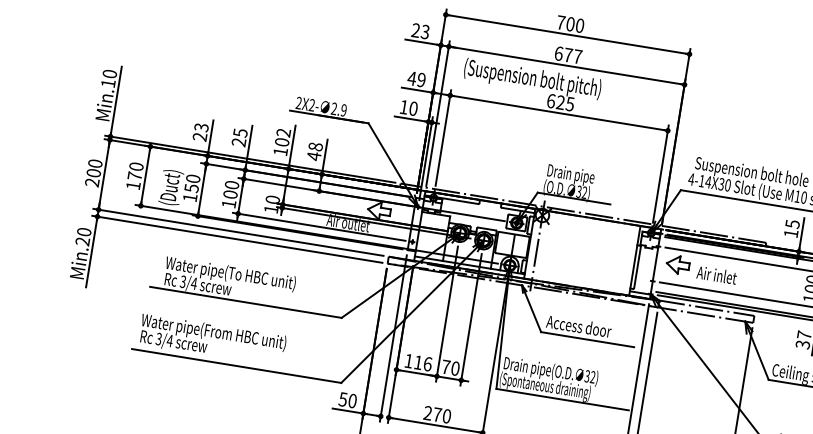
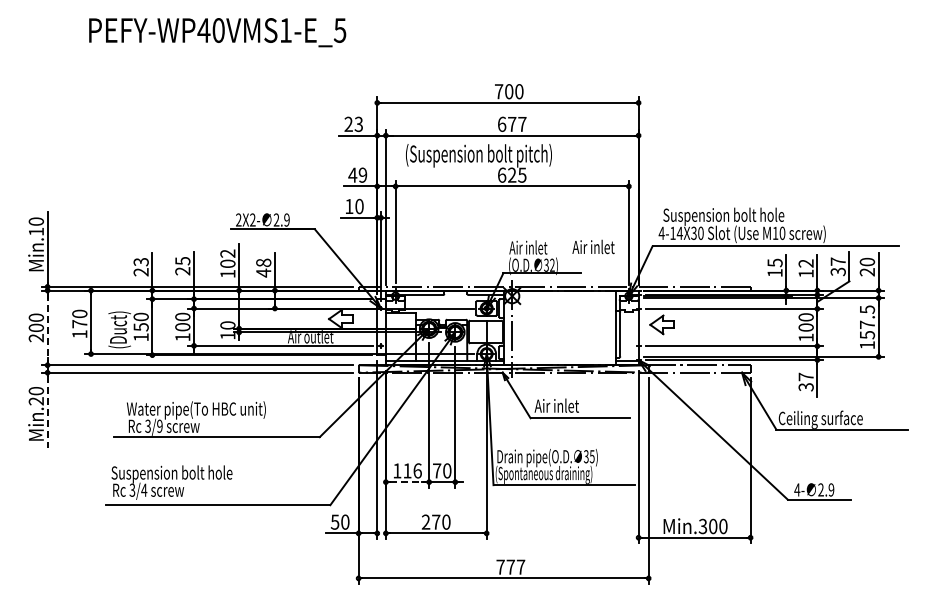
line: (104, 174) -> (47, 327), solid -> dashed
text: (570, 175) -> (534, 249), Drain pipe -> Air inlet
line: (91, 253) -> (47, 412), solid -> dashed
text: (716, 274) -> (593, 246), moved
text: (193, 282) -> (159, 425), 3/4 -> 3/9
text: (582, 326) -> (572, 405), Access door -> Air inlet
text: (213, 332) -> (188, 474), Water pipe(From HBC unit) -> Suspension bolt hole
line: (416, 373) -> (407, 482), solid -> dashed
text: (592, 376) -> (591, 456), 32) -> 35)

